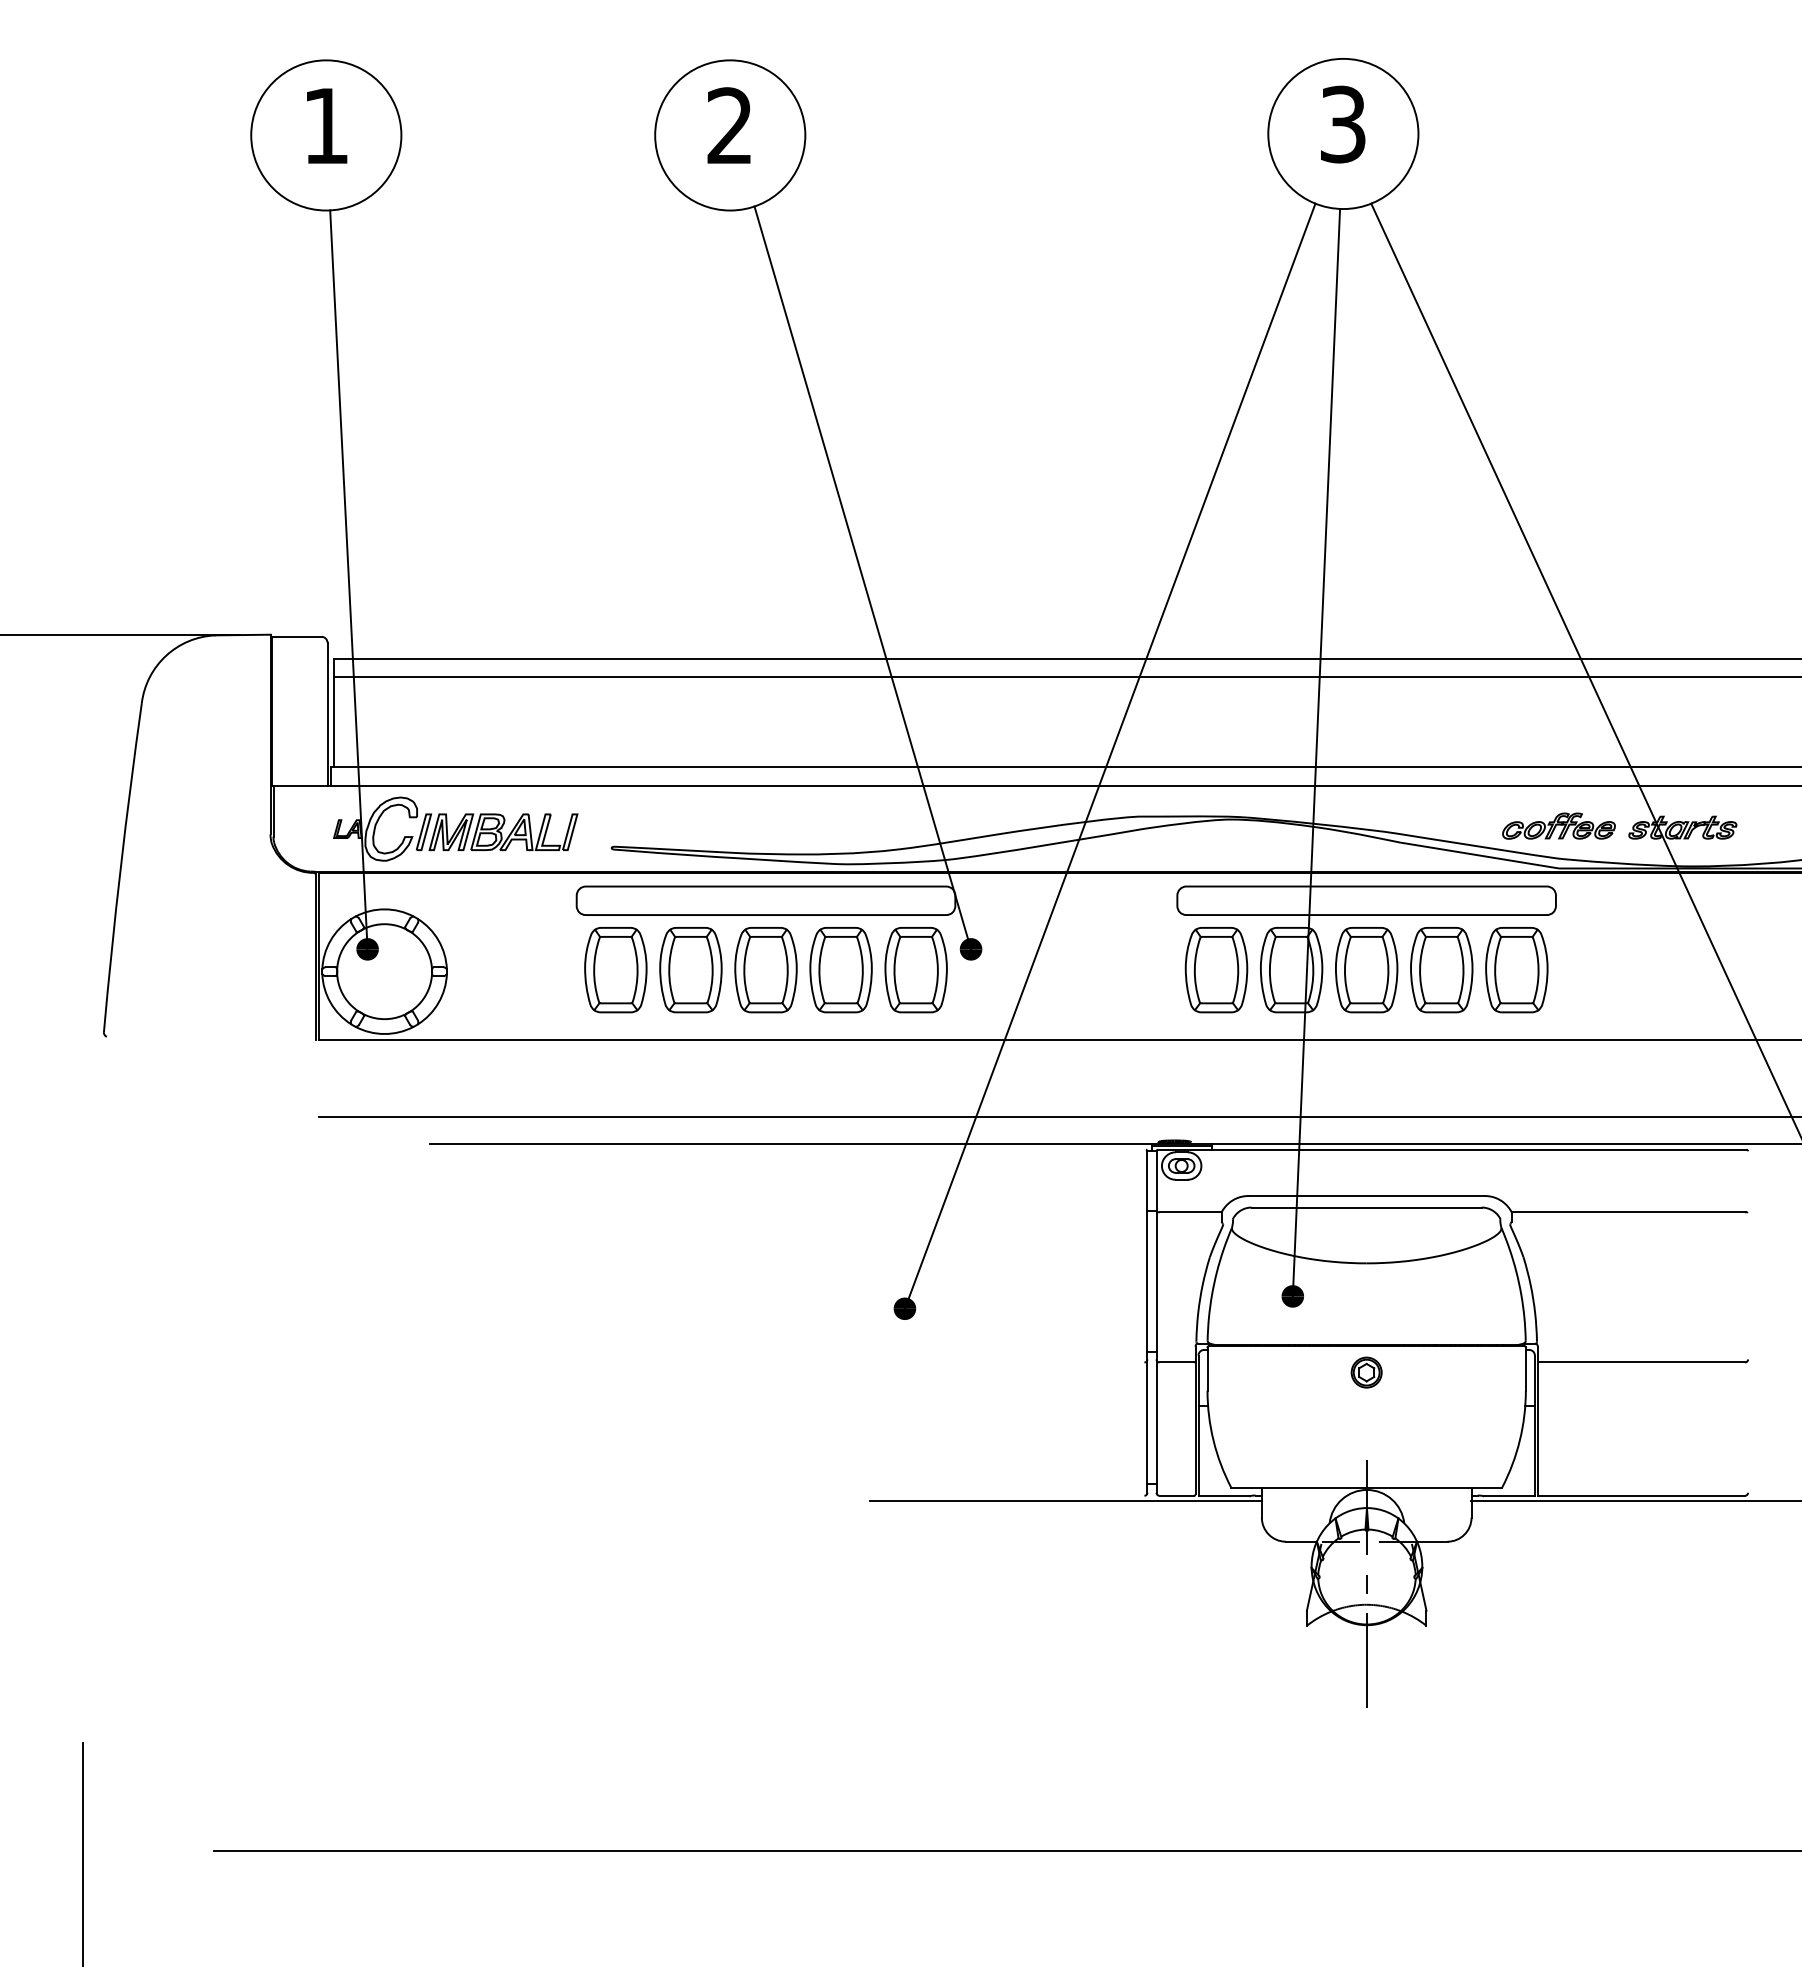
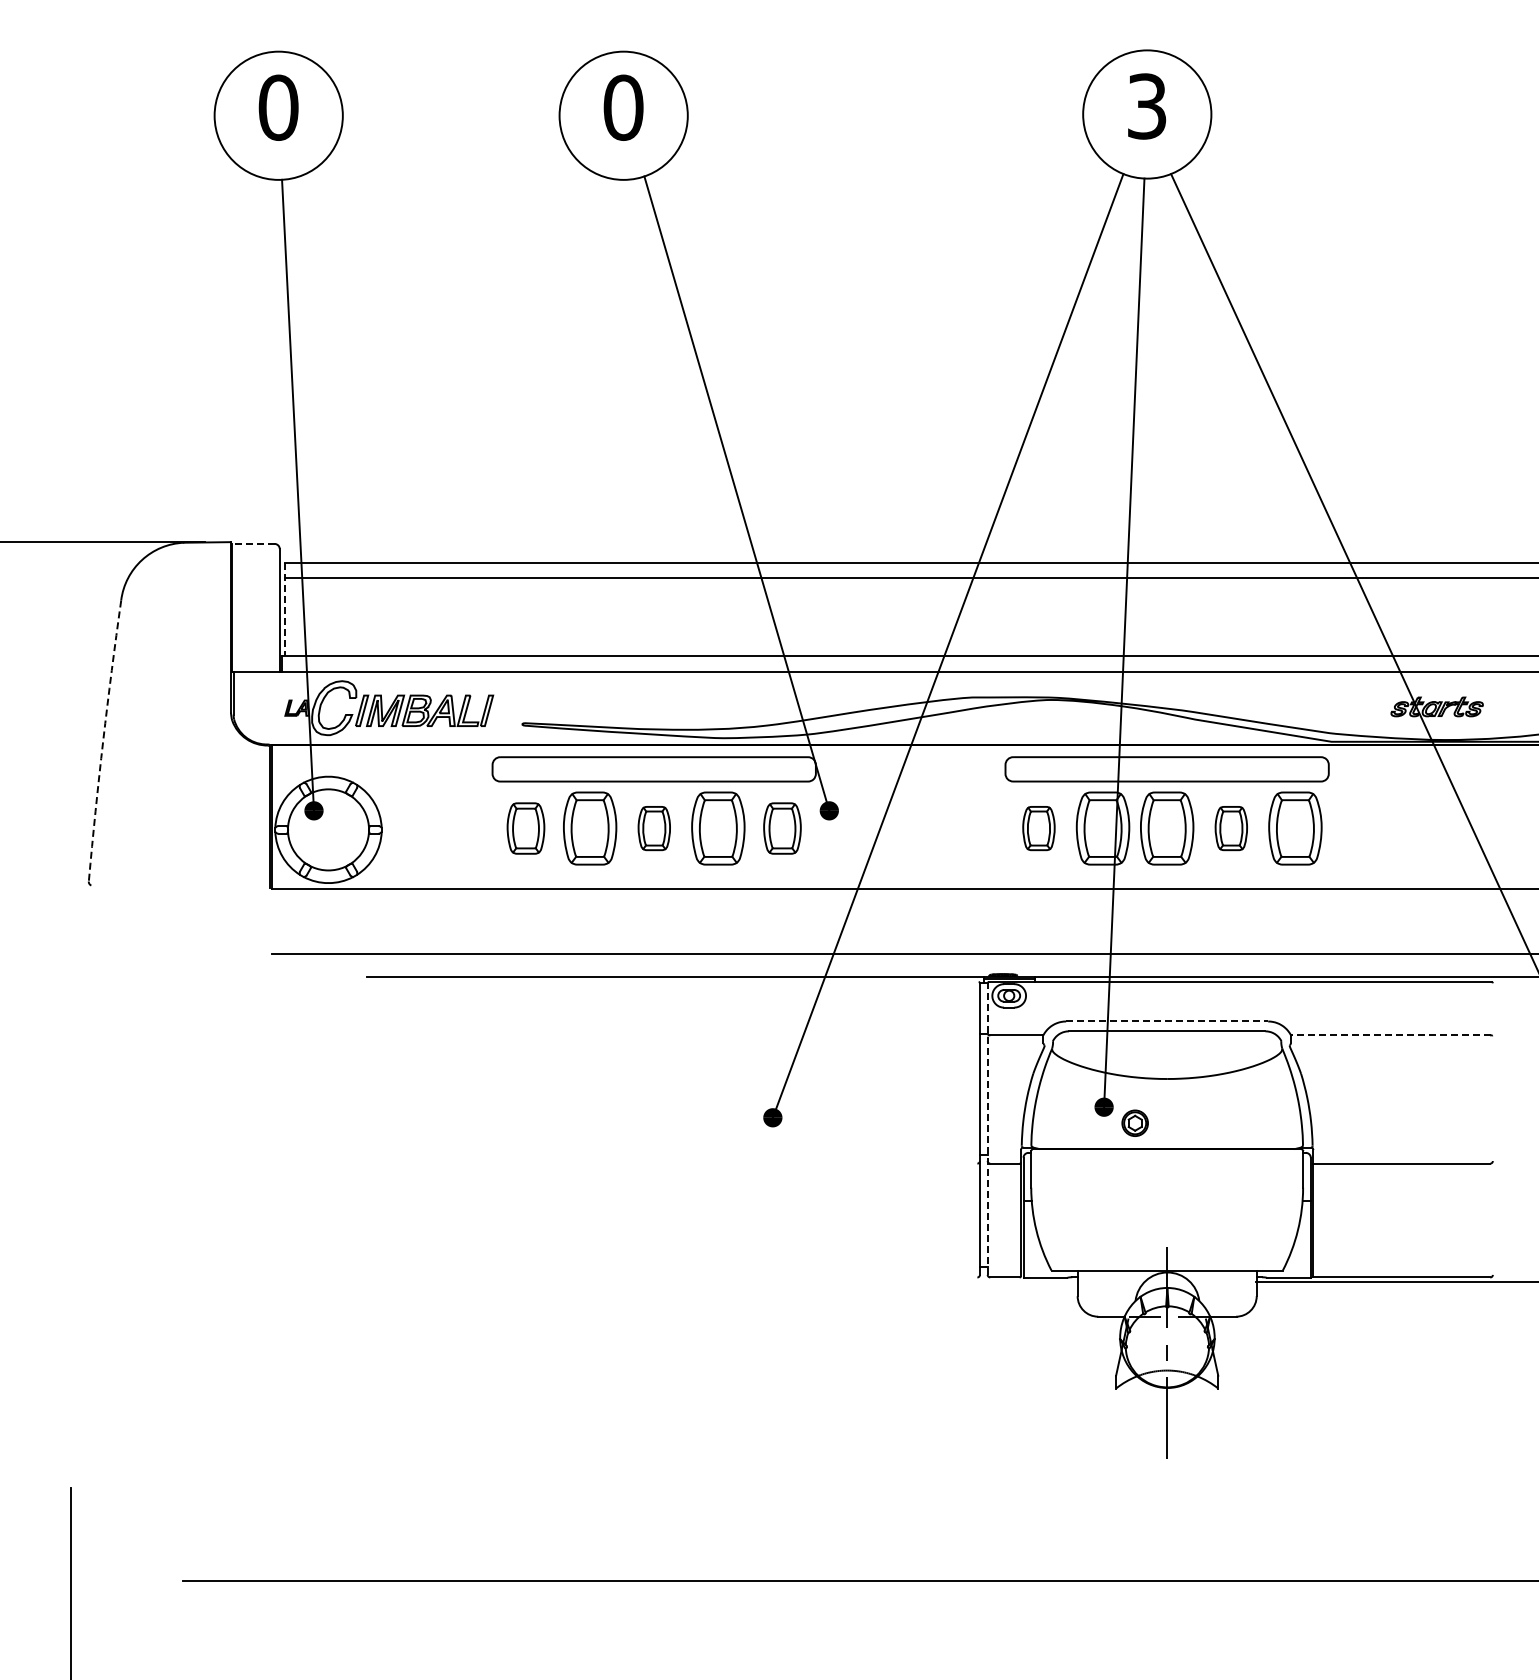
text: (326, 125) -> (278, 107), 1 -> 0
text: (730, 125) -> (623, 107), 2 -> 0
line: (296, 636) -> (253, 543), solid -> dashed
line: (333, 713) -> (284, 609), solid -> dashed
part: (1559, 826) -> (1331, 705), removed
arc: (121, 866) -> (103, 740), solid -> dashed
part: (615, 970) -> (525, 828), size x0.7
part: (766, 970) -> (654, 828), size x0.6
part: (916, 970) -> (782, 828), size x0.7
part: (1215, 970) -> (1038, 828), size x0.6
part: (1442, 970) -> (1231, 828), size x0.6
line: (1367, 1196) -> (1167, 1021), solid -> dashed
line: (1628, 1212) -> (1390, 1035), solid -> dashed
line: (1156, 1322) -> (987, 1129), solid -> dashed
part: (1365, 1371) -> (1134, 1122), moved
line: (1066, 1501) -> (910, 1282), removed

